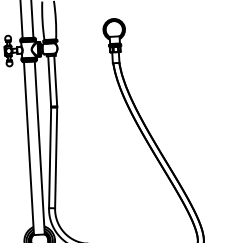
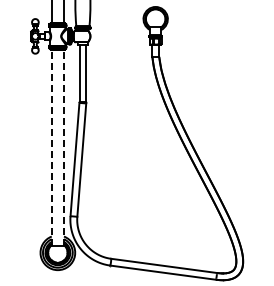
line: (39, 147) -> (63, 147), solid -> dashed
line: (28, 148) -> (51, 147), solid -> dashed

